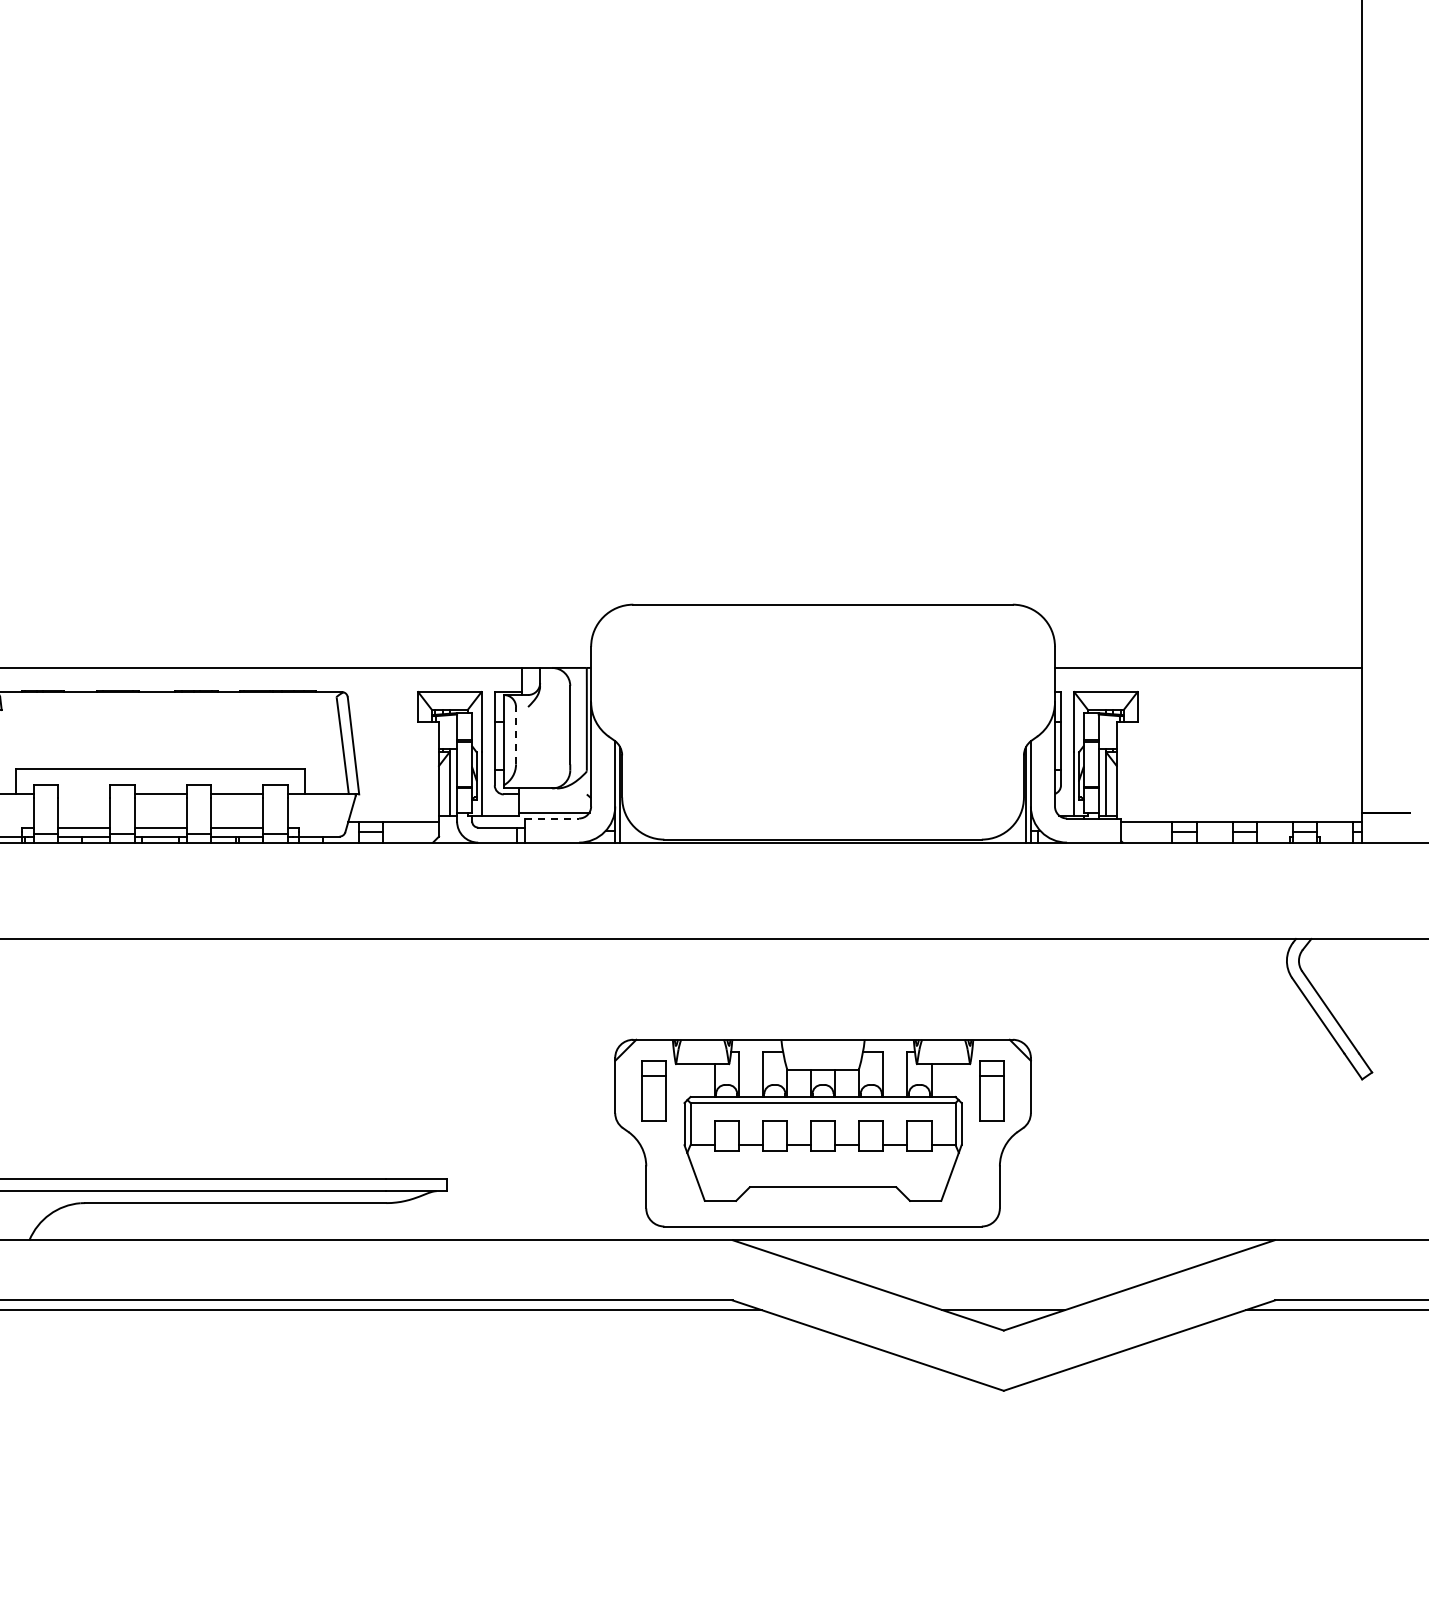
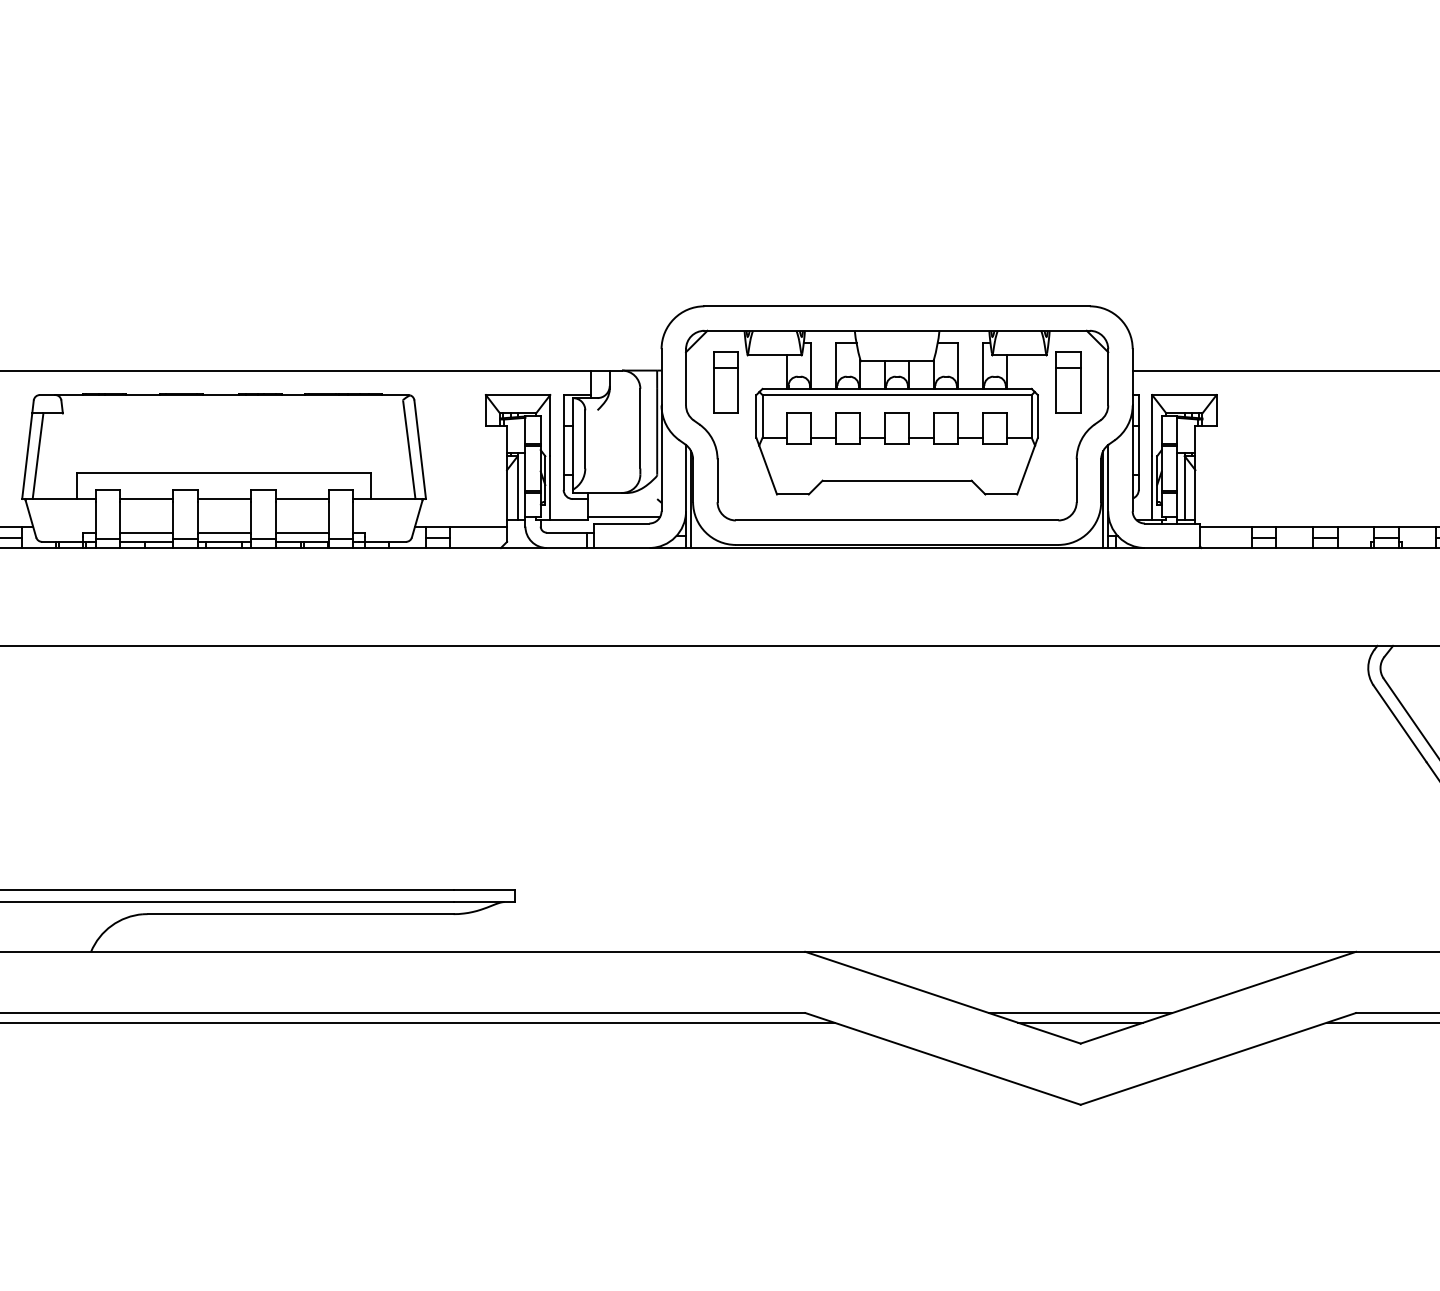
line: (516, 735) -> (585, 439), dashed -> solid
line: (84, 794) -> (146, 499), added
line: (552, 818) -> (622, 523), dashed -> solid
part: (822, 1132) -> (896, 424), moved
line: (1003, 1300) -> (1080, 1013), added

